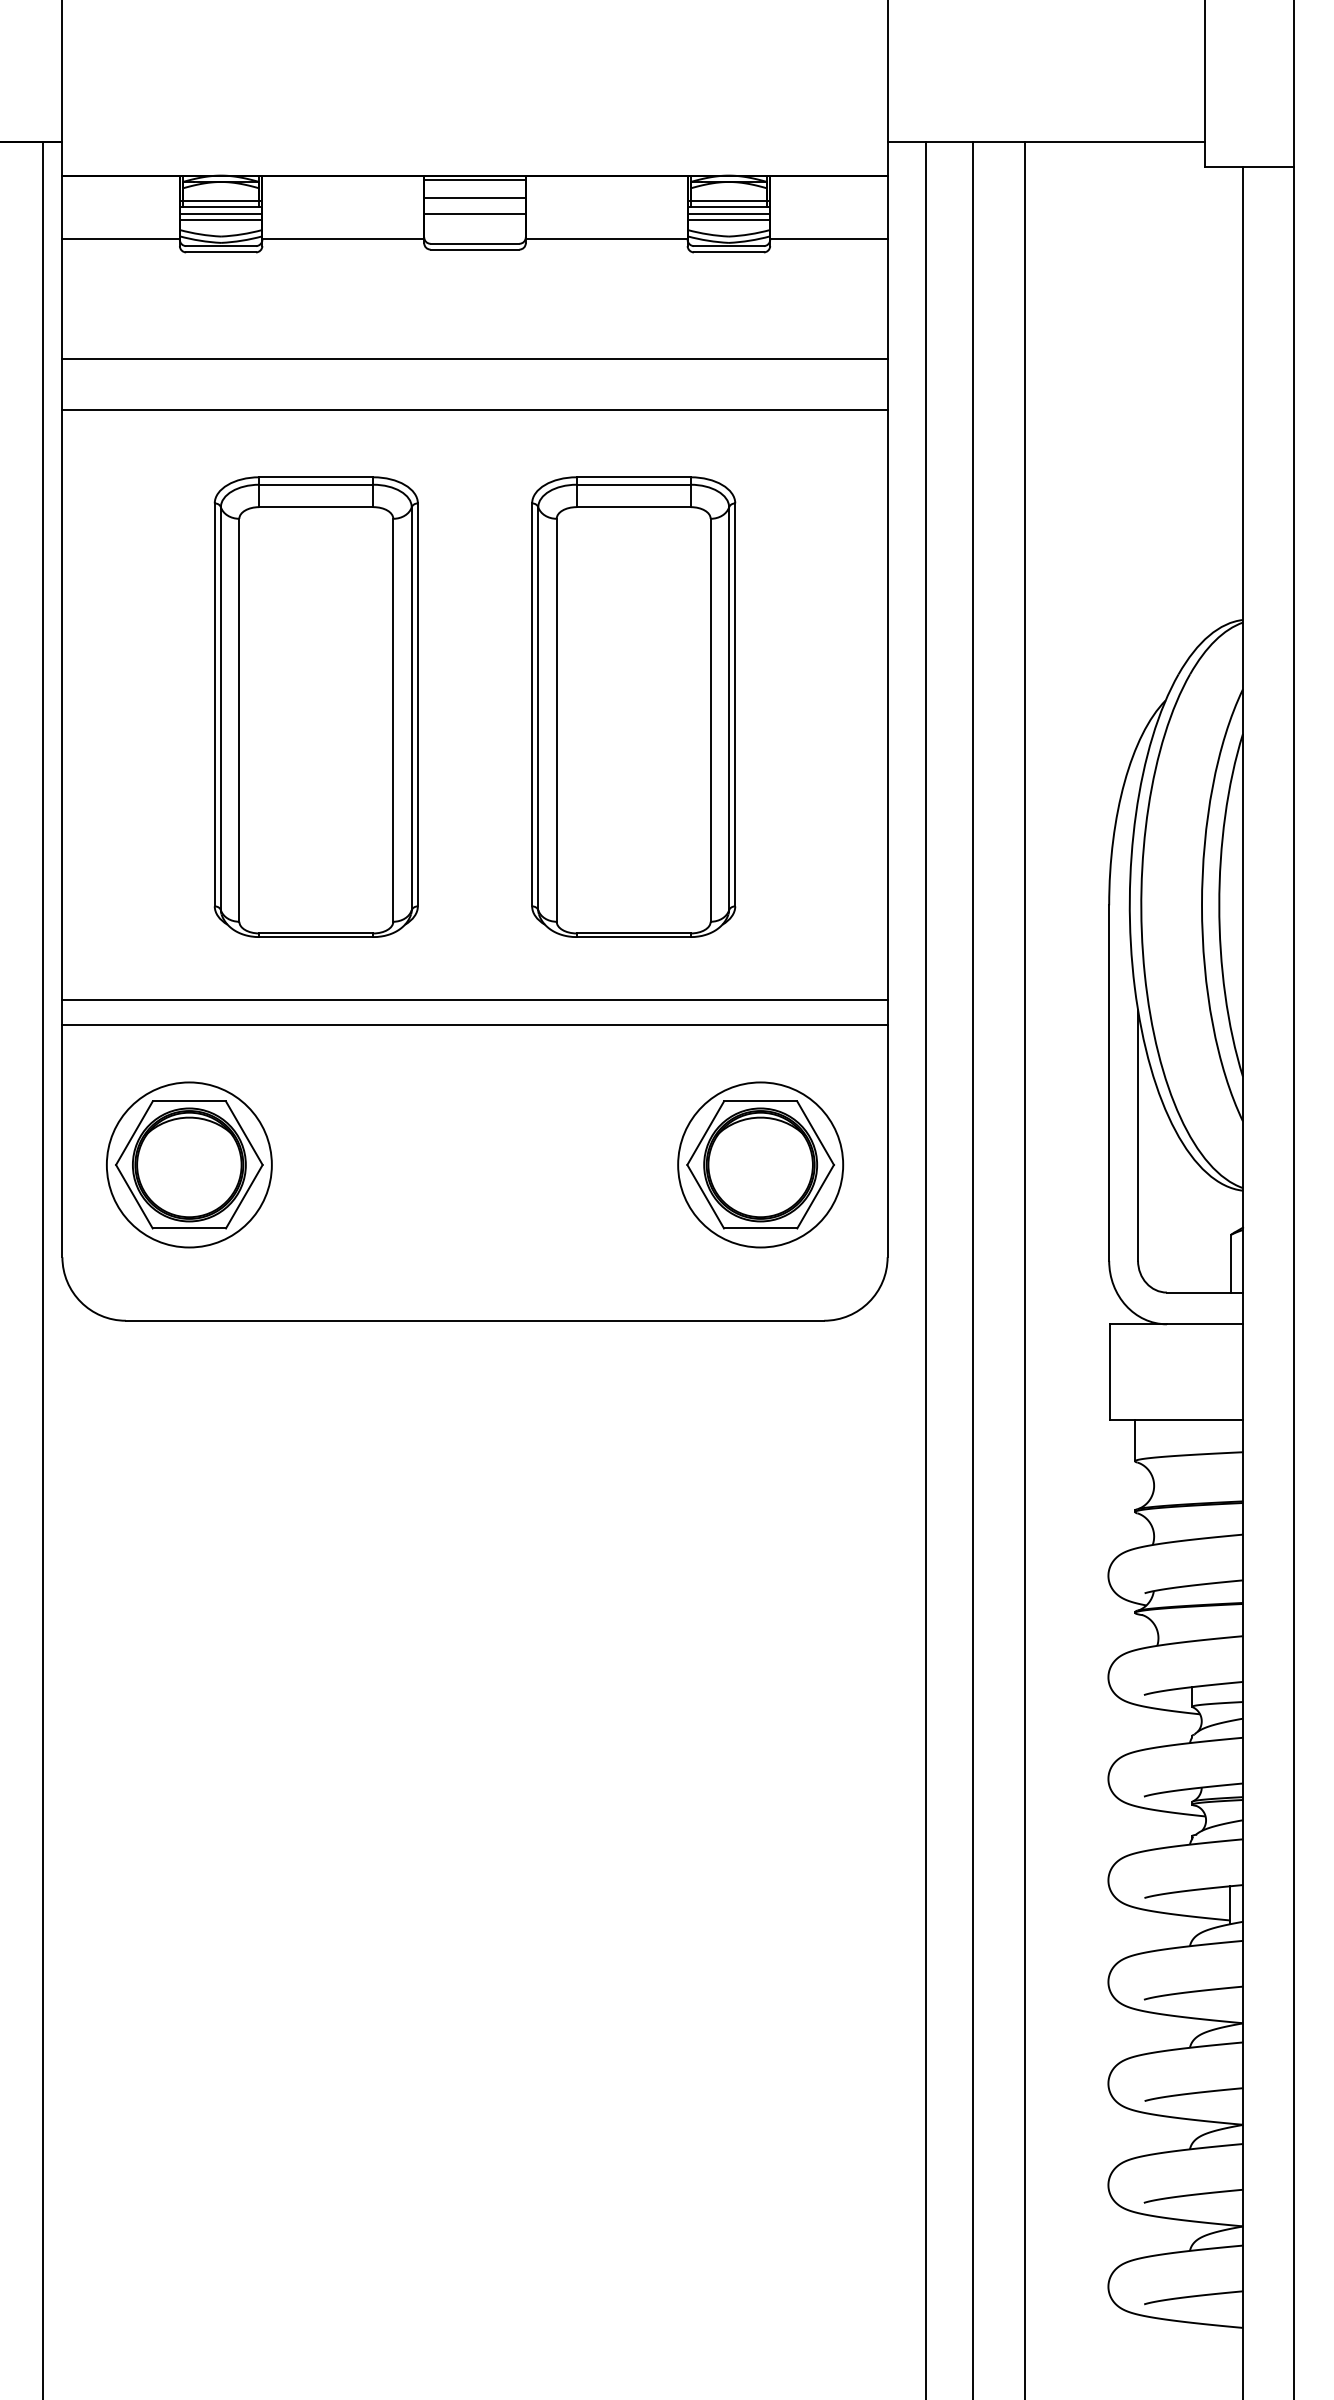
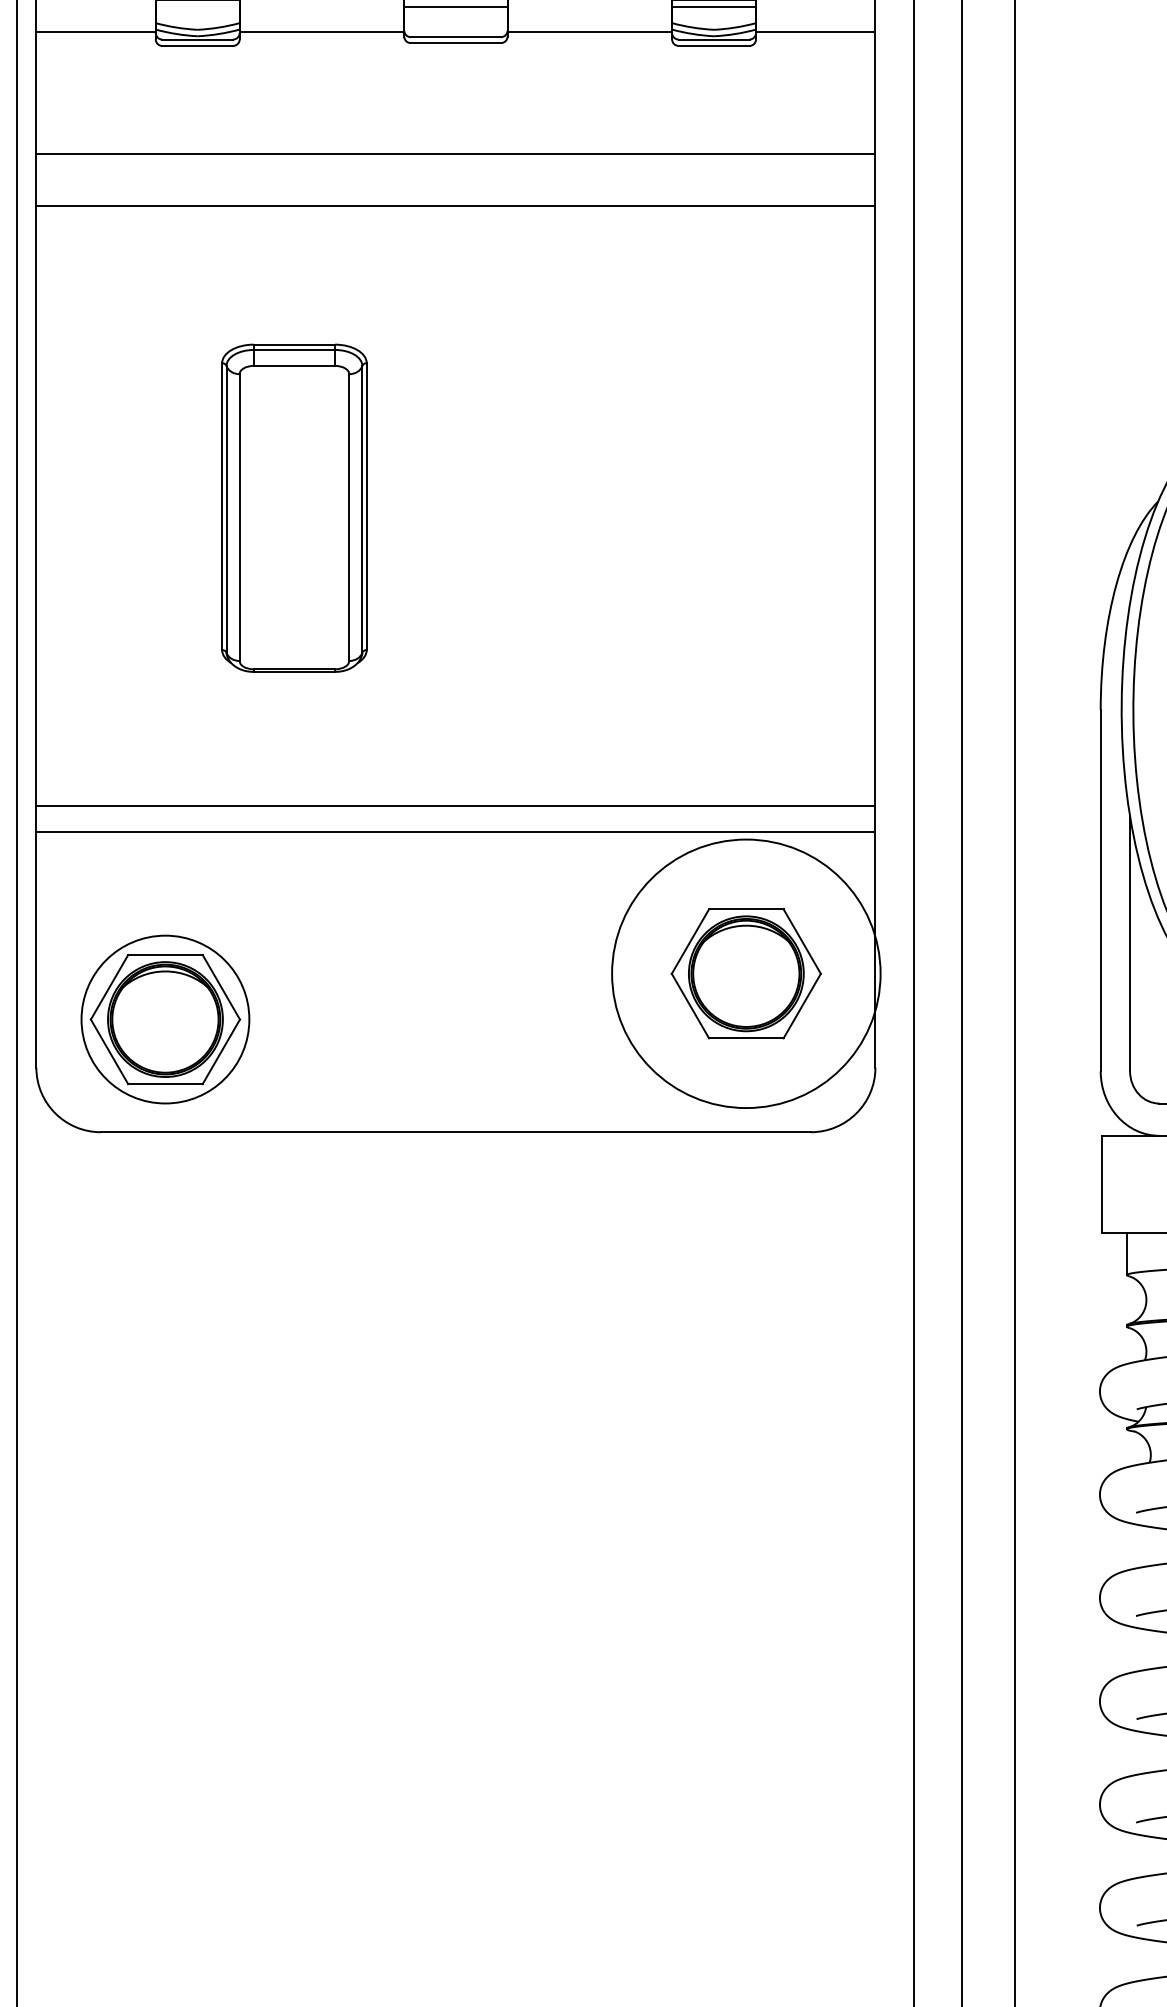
line: (220, 213) -> (197, 6), removed
line: (220, 220) -> (197, 13), removed
line: (728, 220) -> (713, 13), removed
part: (315, 706) -> (293, 507), size x0.7
part: (633, 706) -> (617, 507), removed
part: (189, 1164) -> (165, 1019), moved
circle: (760, 1164) -> (746, 973), size x1.6

